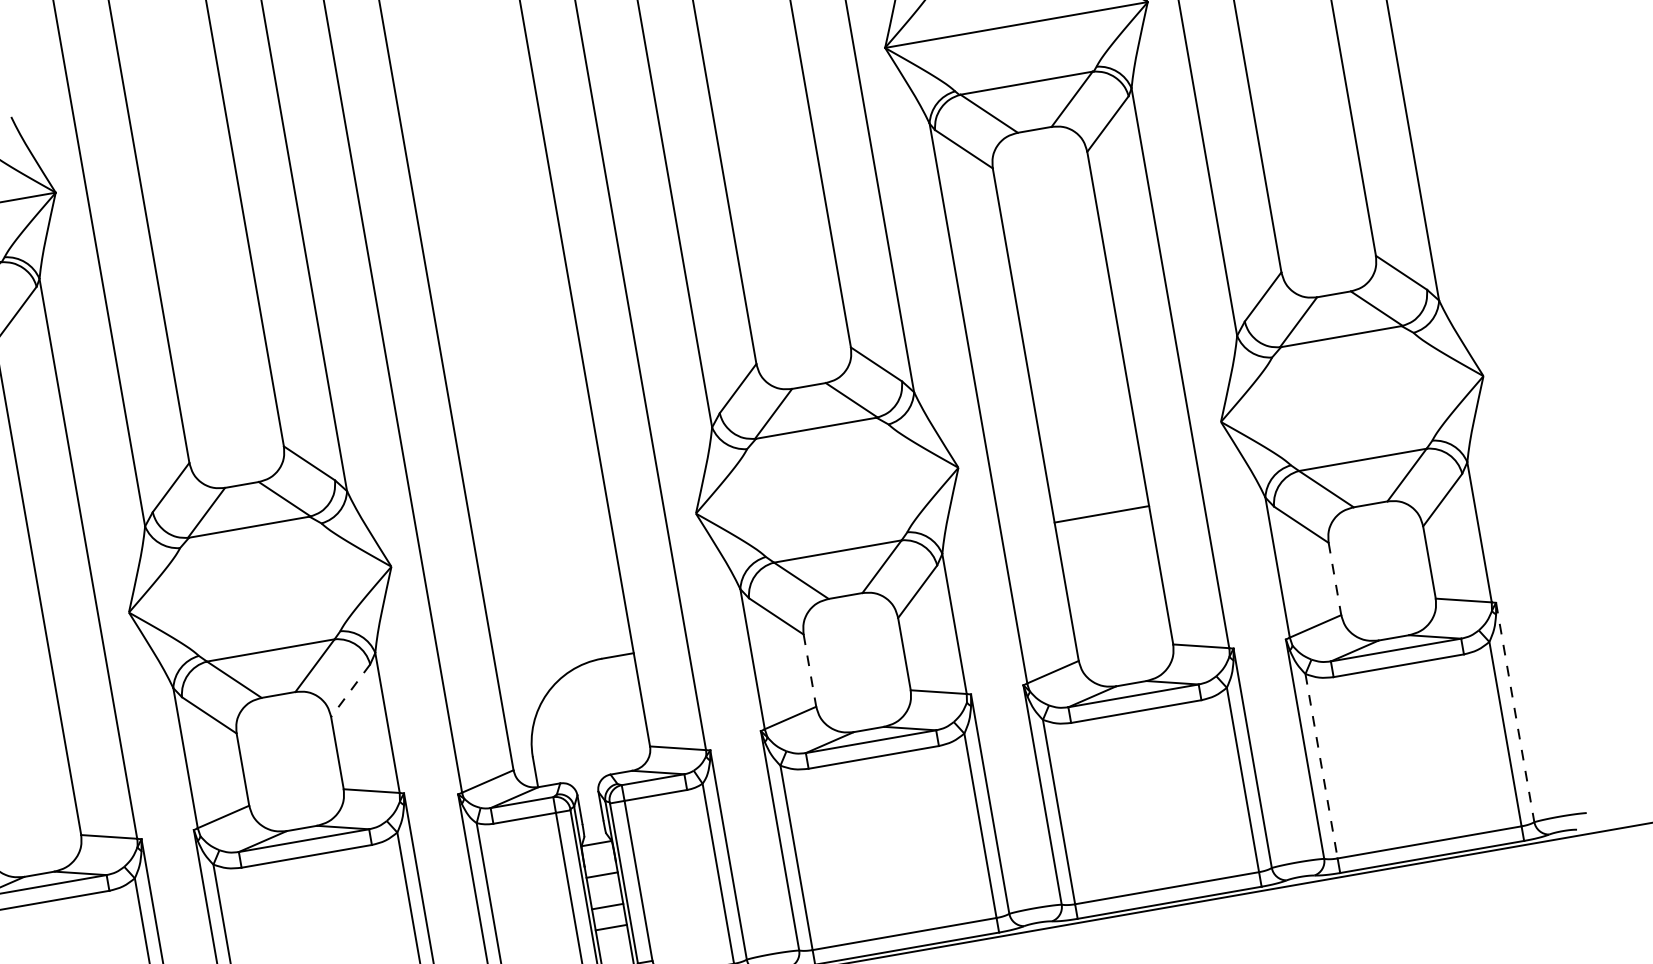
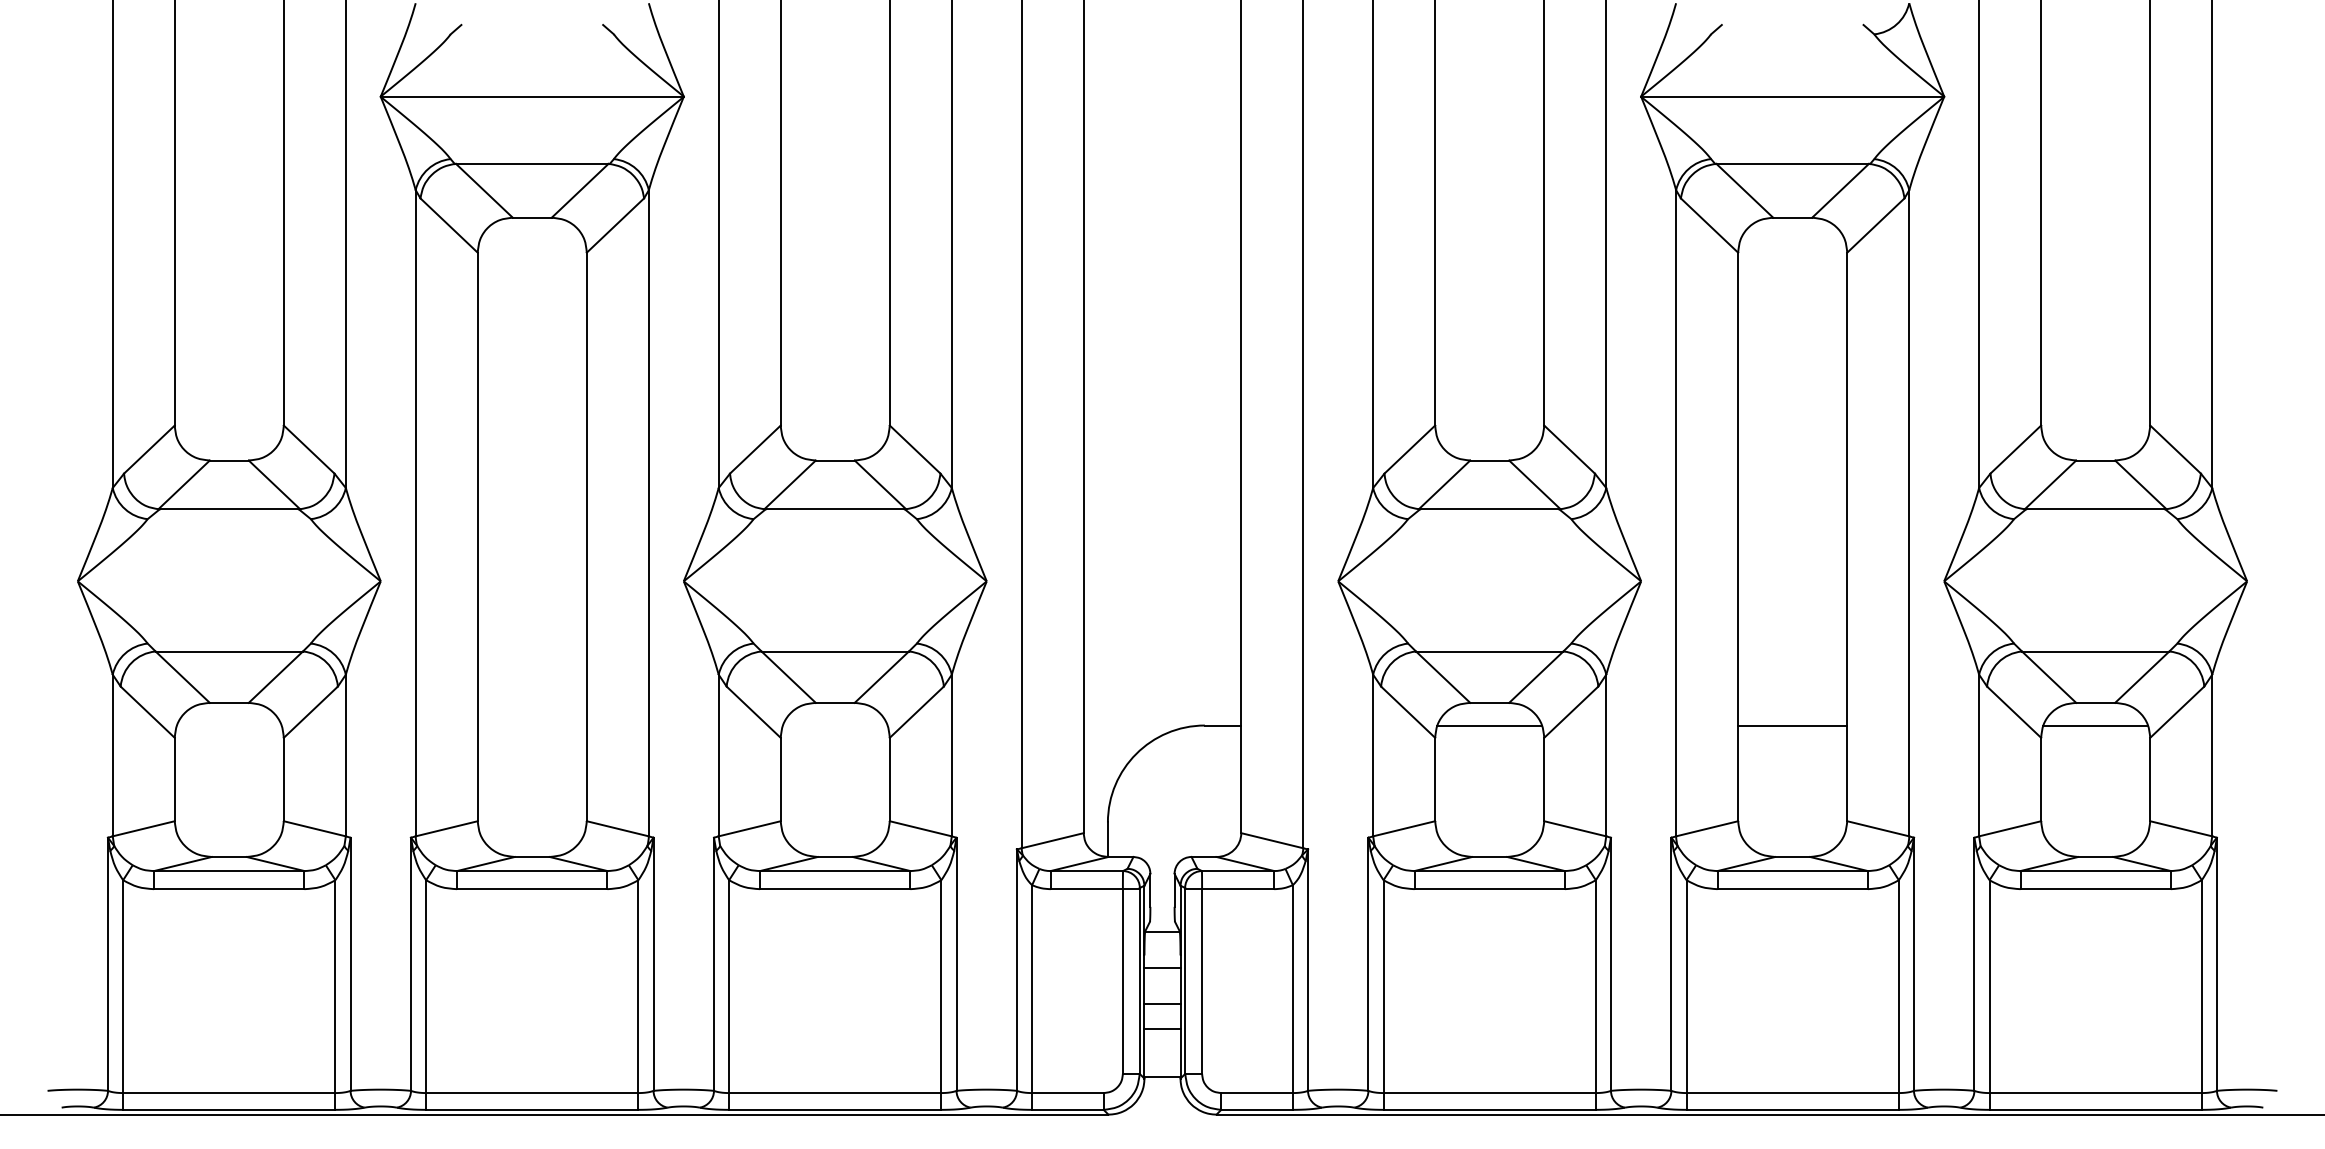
line: (1101, 514) -> (1792, 725), moved
line: (1373, 523) -> (2095, 725), added
line: (1335, 578) -> (2041, 779), dashed -> solid
line: (848, 615) -> (1489, 725), added
line: (810, 670) -> (1435, 779), dashed -> solid
line: (350, 690) -> (916, 712), dashed -> solid
line: (1514, 712) -> (2216, 964), dashed -> solid
line: (1321, 767) -> (1989, 987), dashed -> solid

